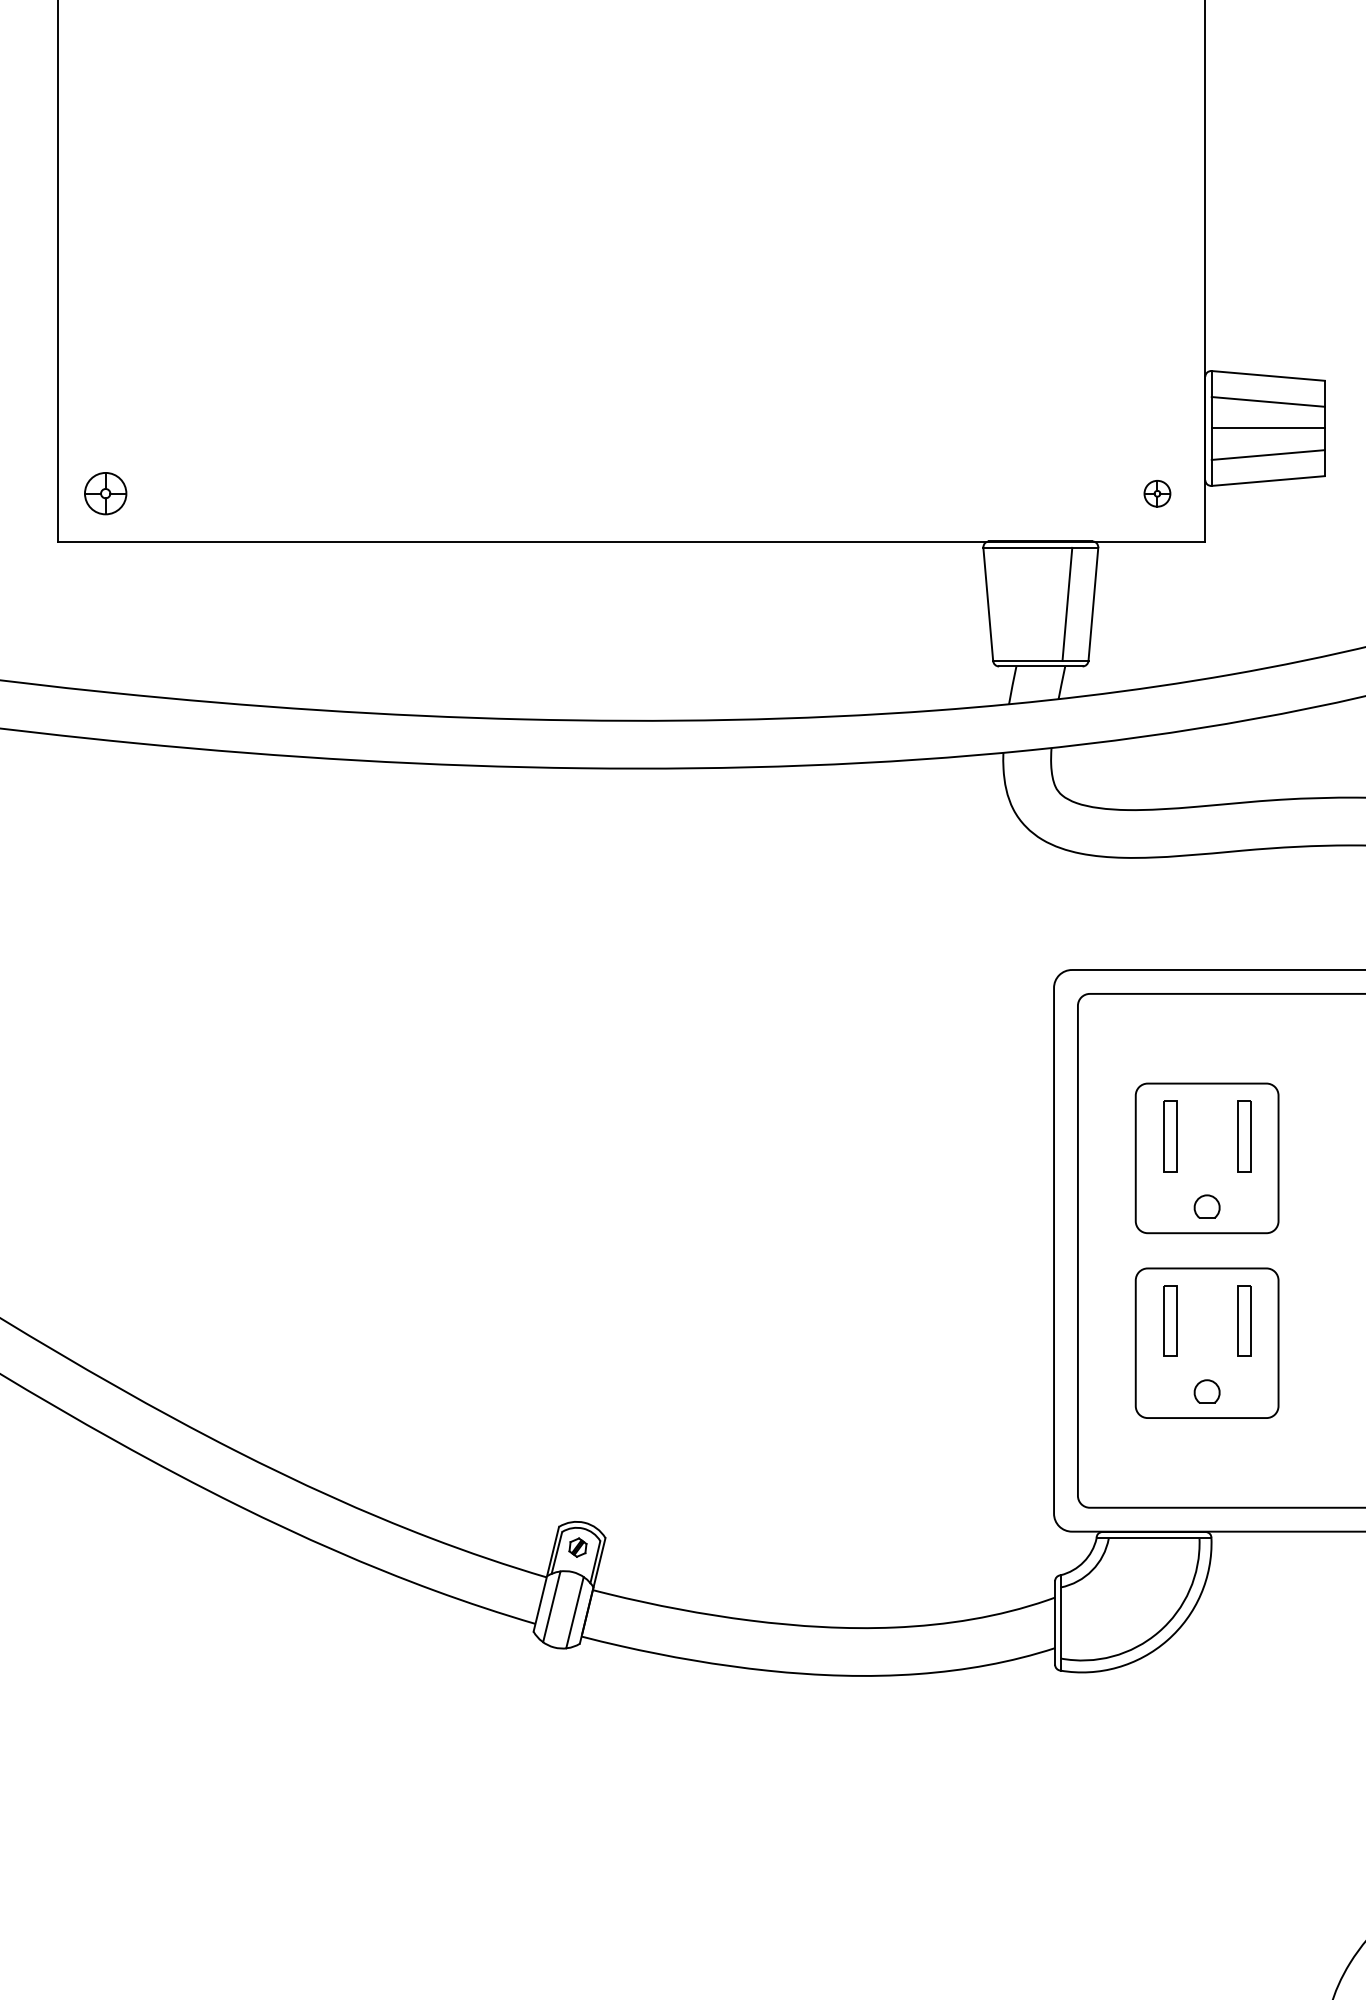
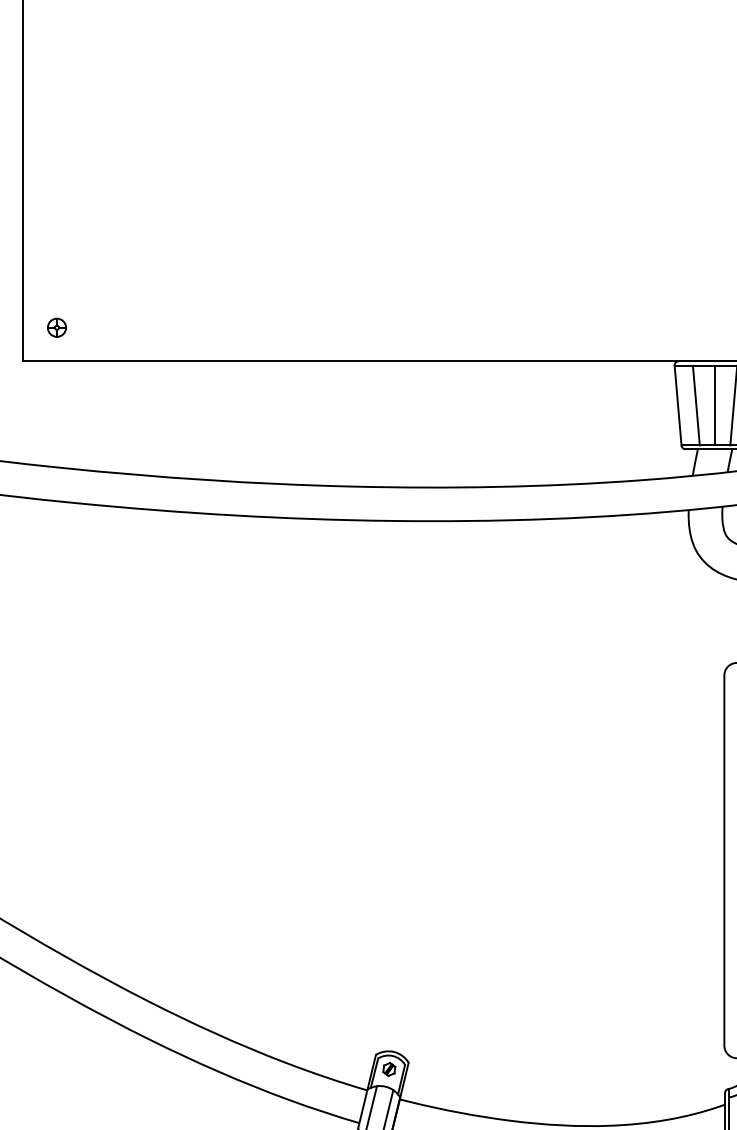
part: (105, 493) -> (56, 327), size x0.62
line: (1014, 604) -> (696, 405), added
line: (1040, 604) -> (714, 405), added

